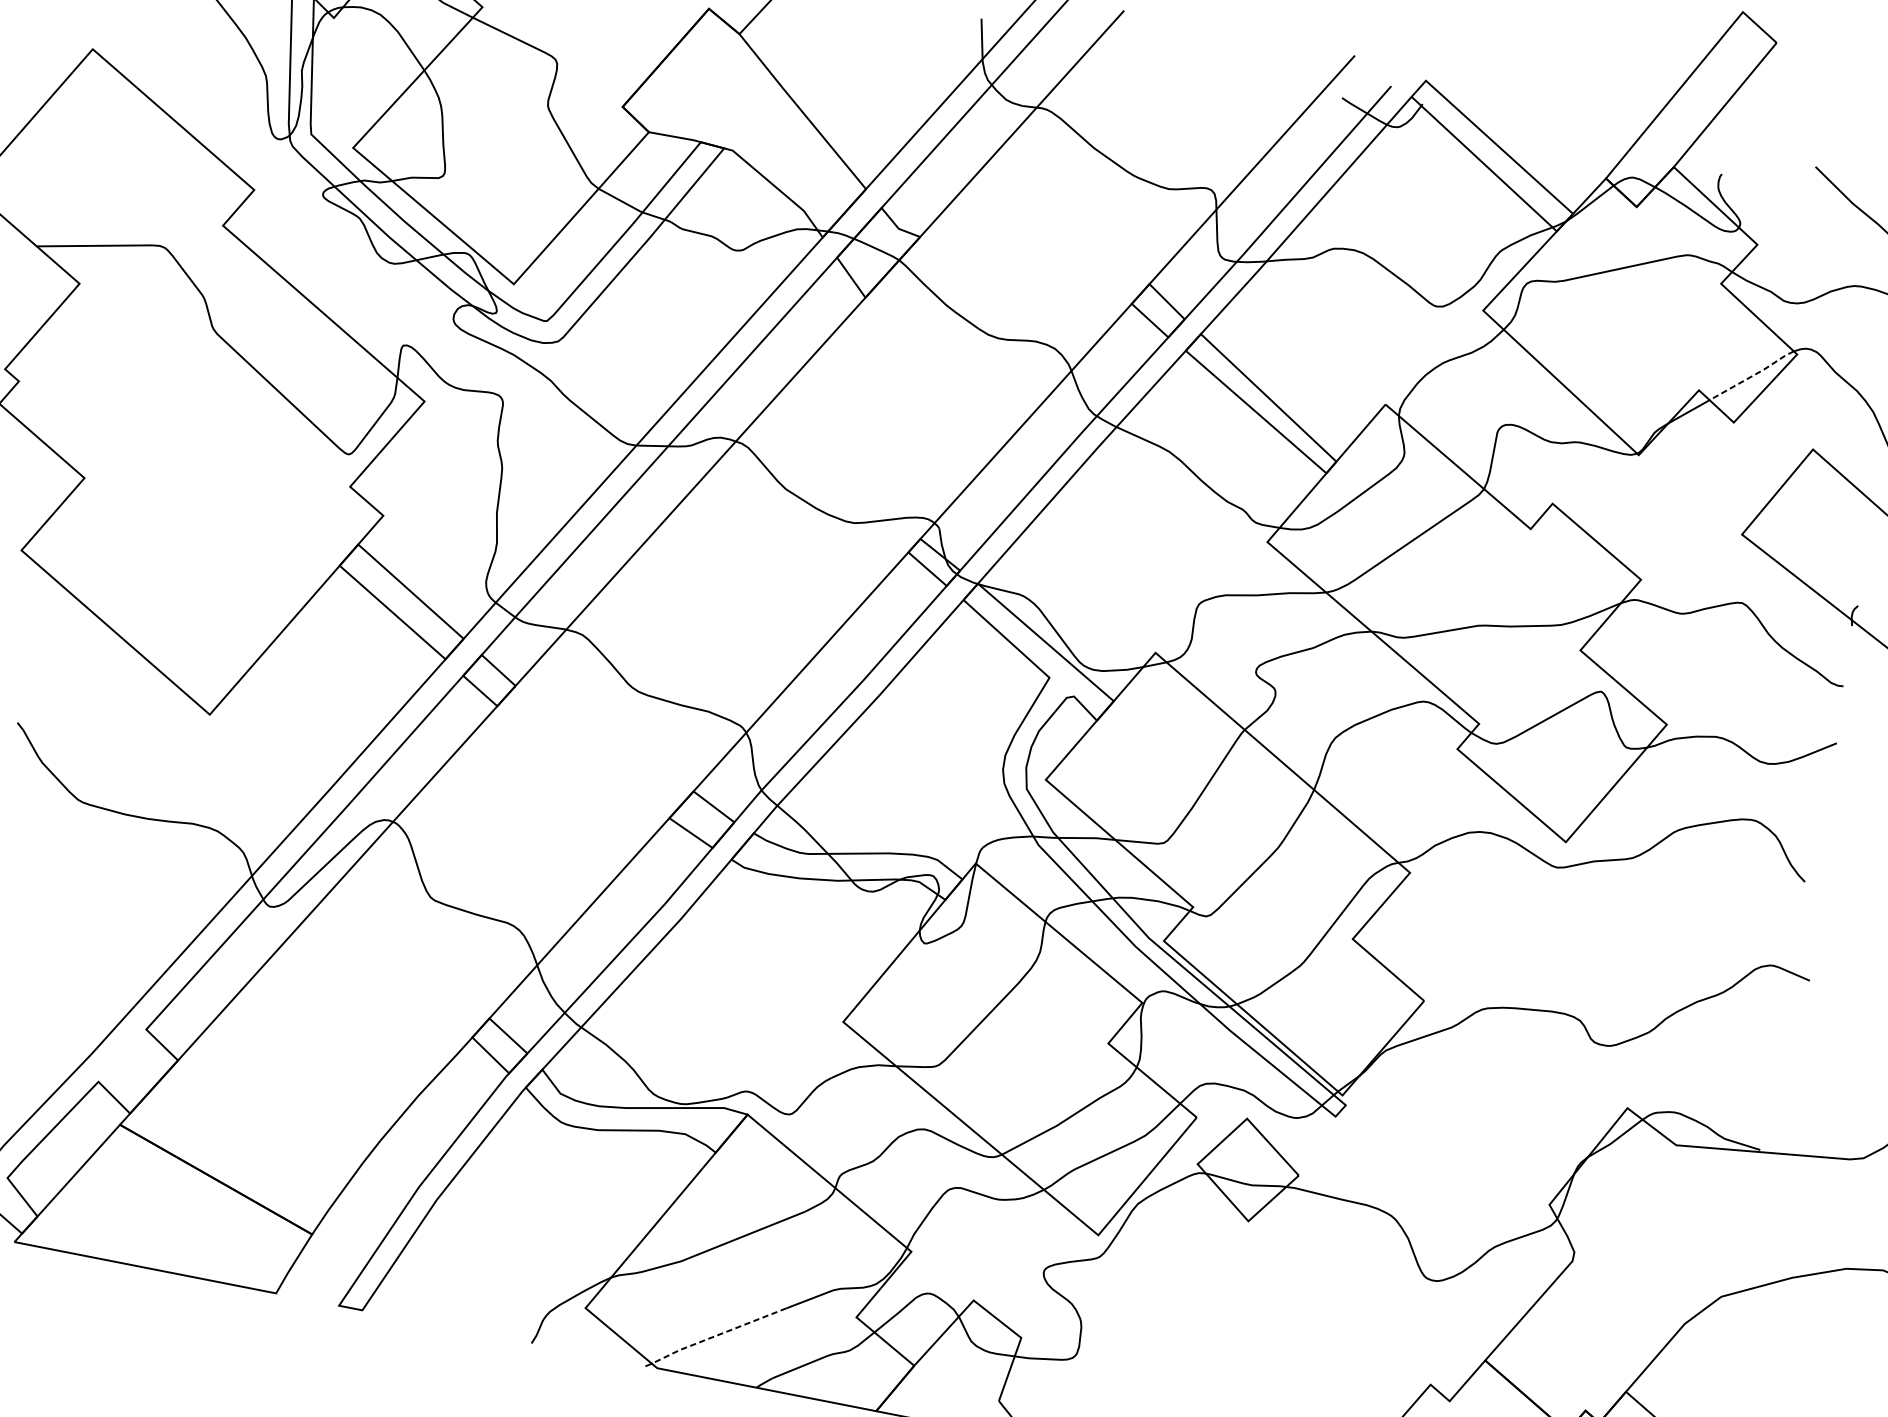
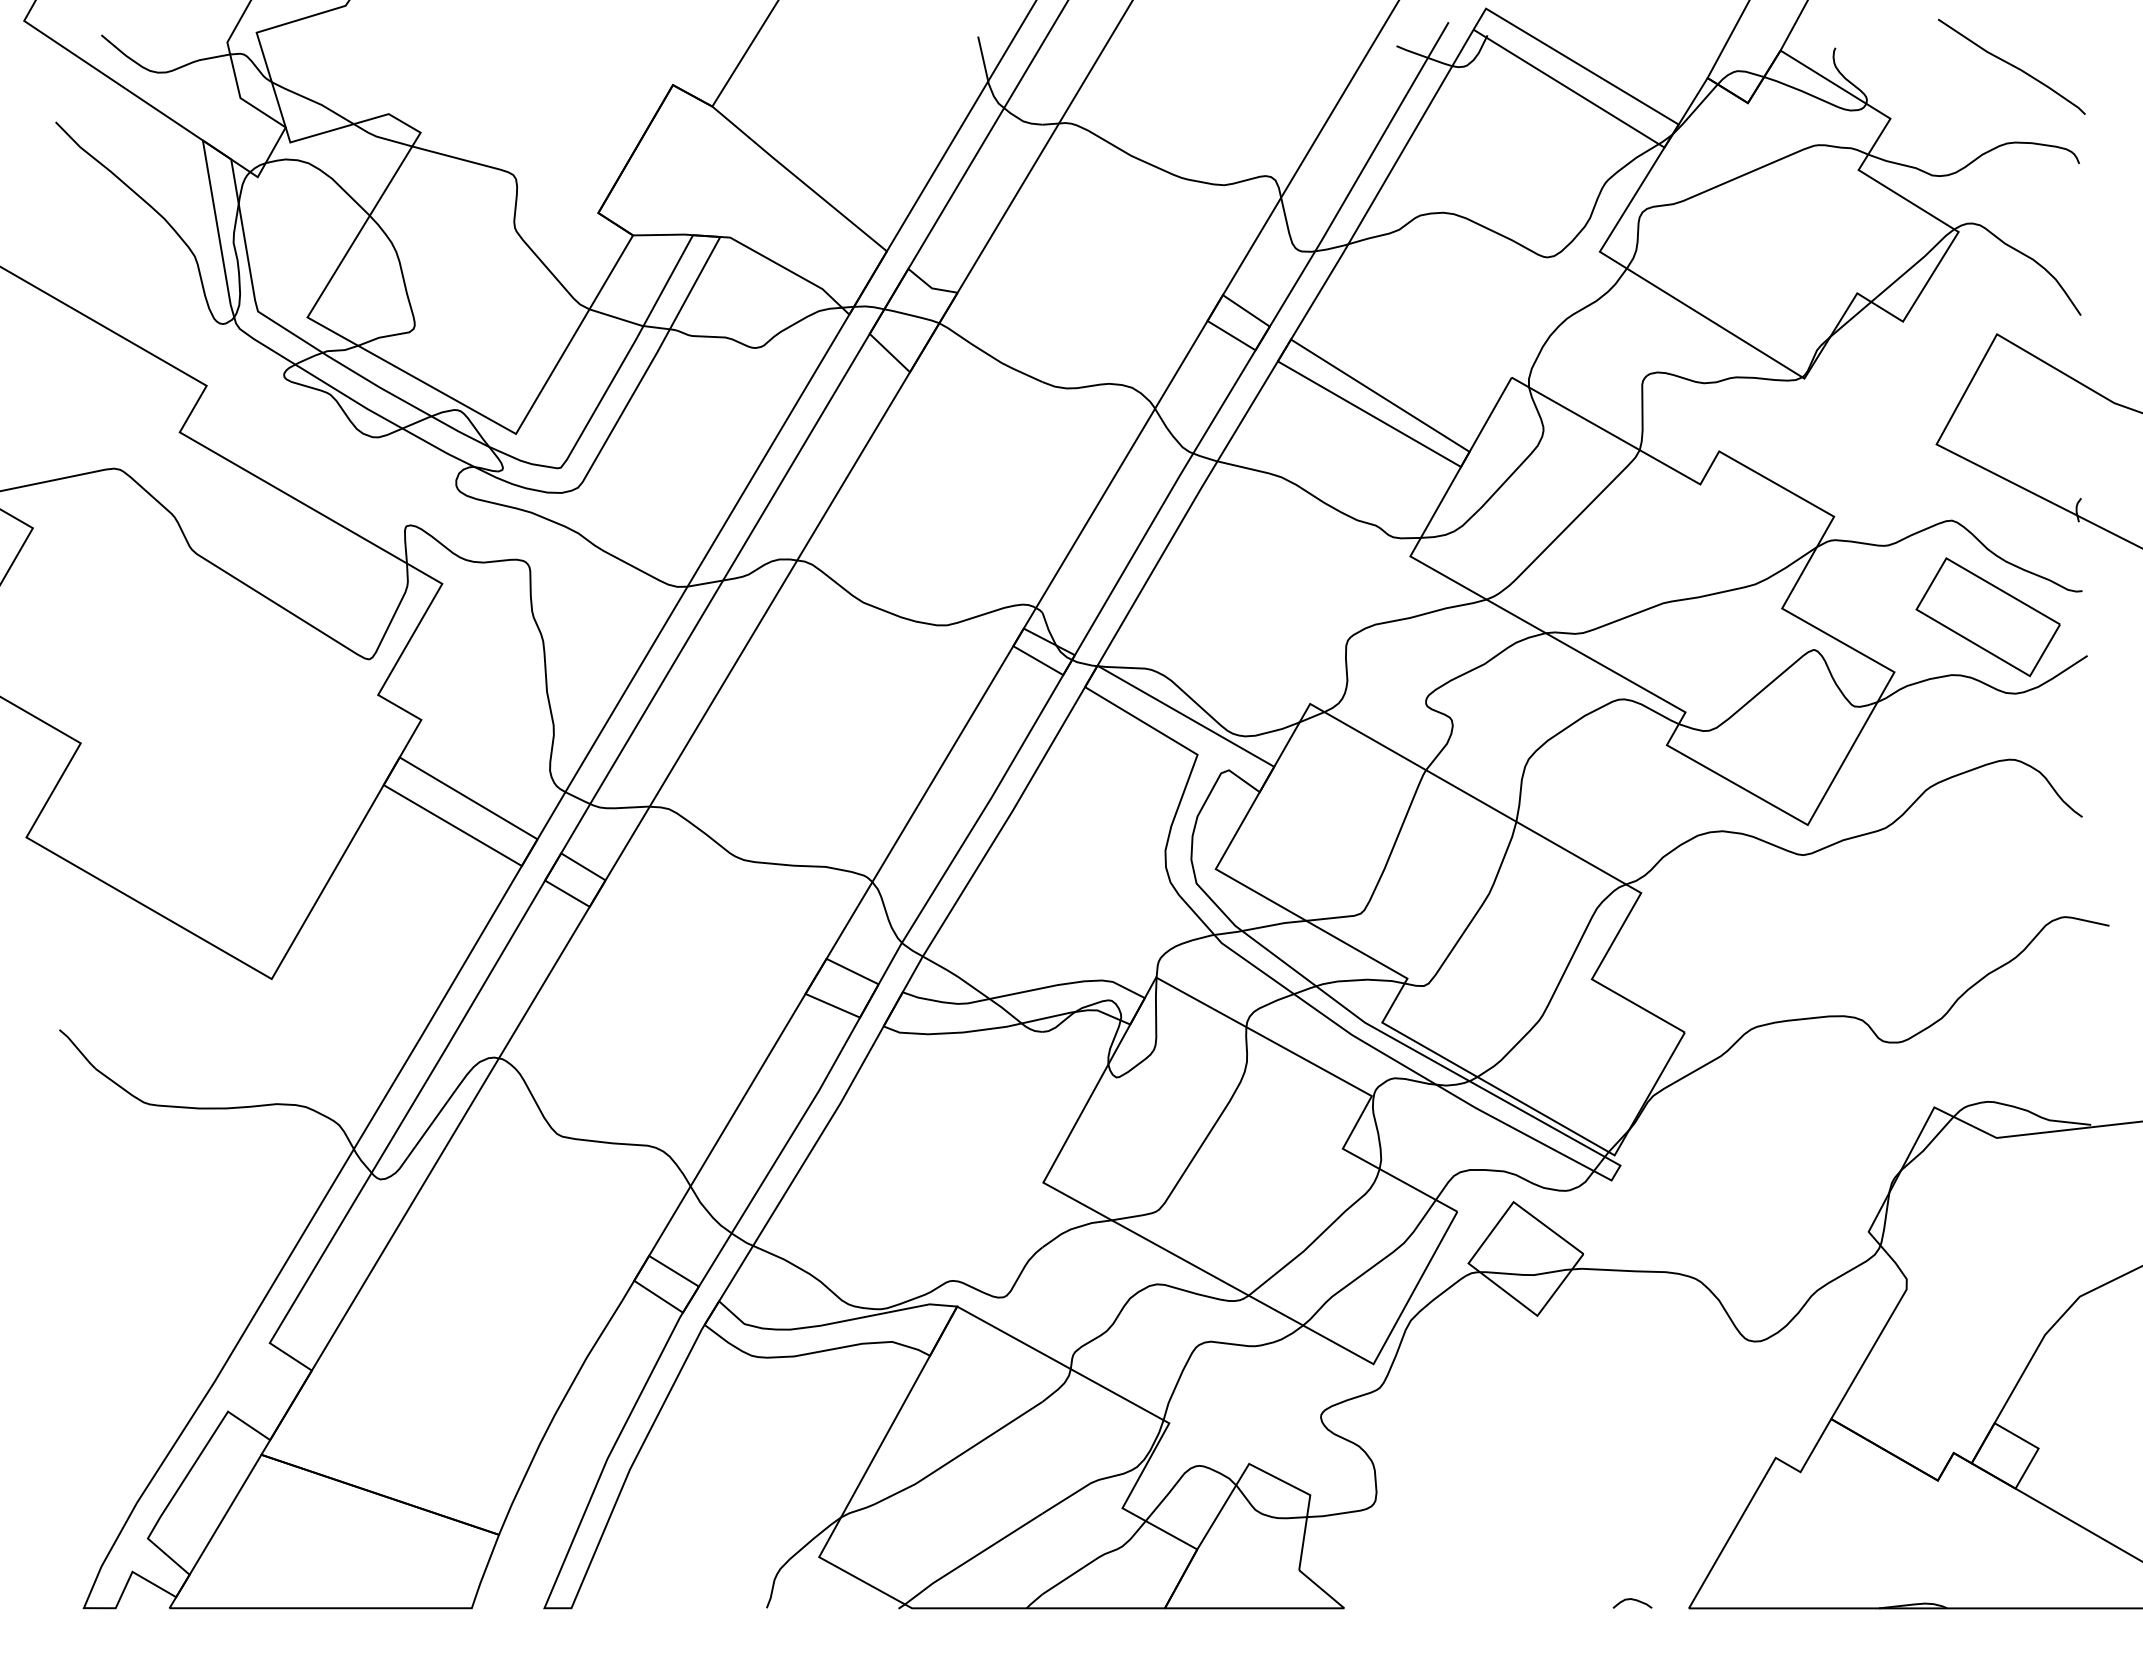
line: (1753, 375) -> (1914, 265), dashed -> solid
part: (1756, 693) -> (1987, 617), added
line: (717, 1335) -> (971, 1558), dashed -> solid

